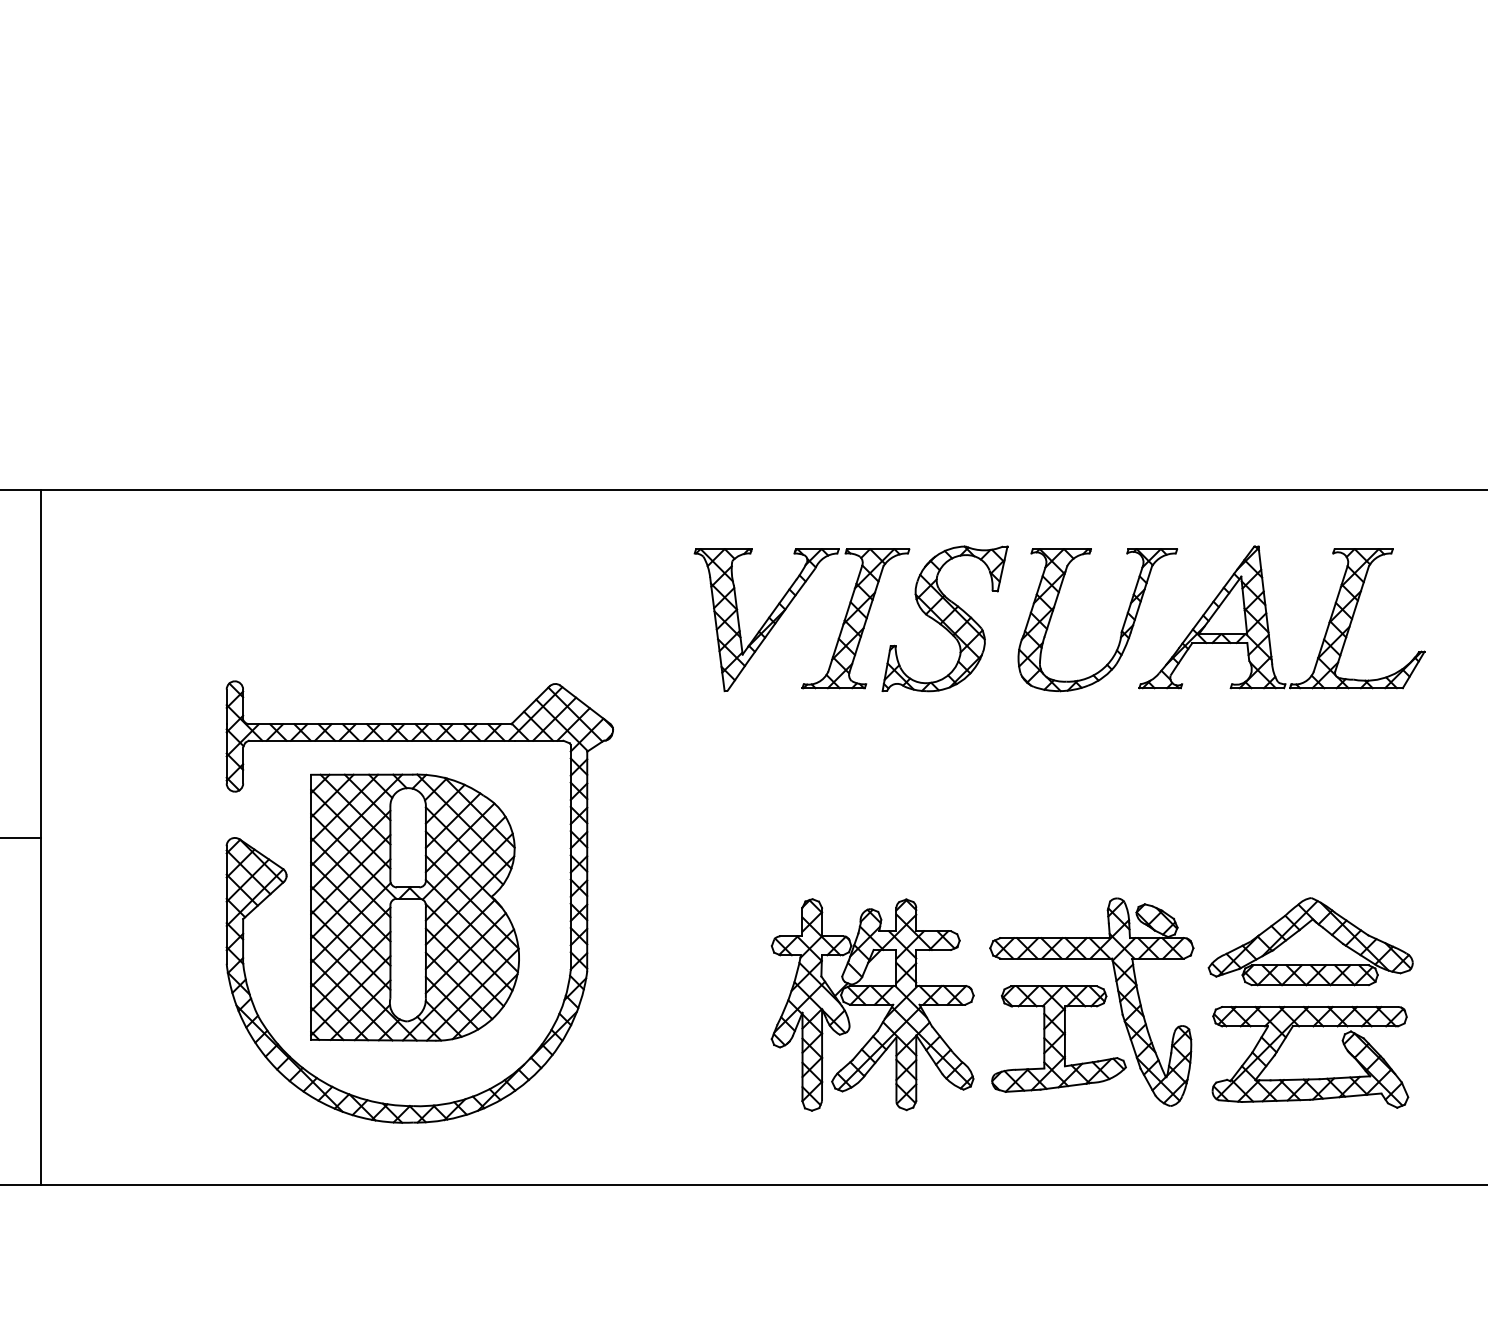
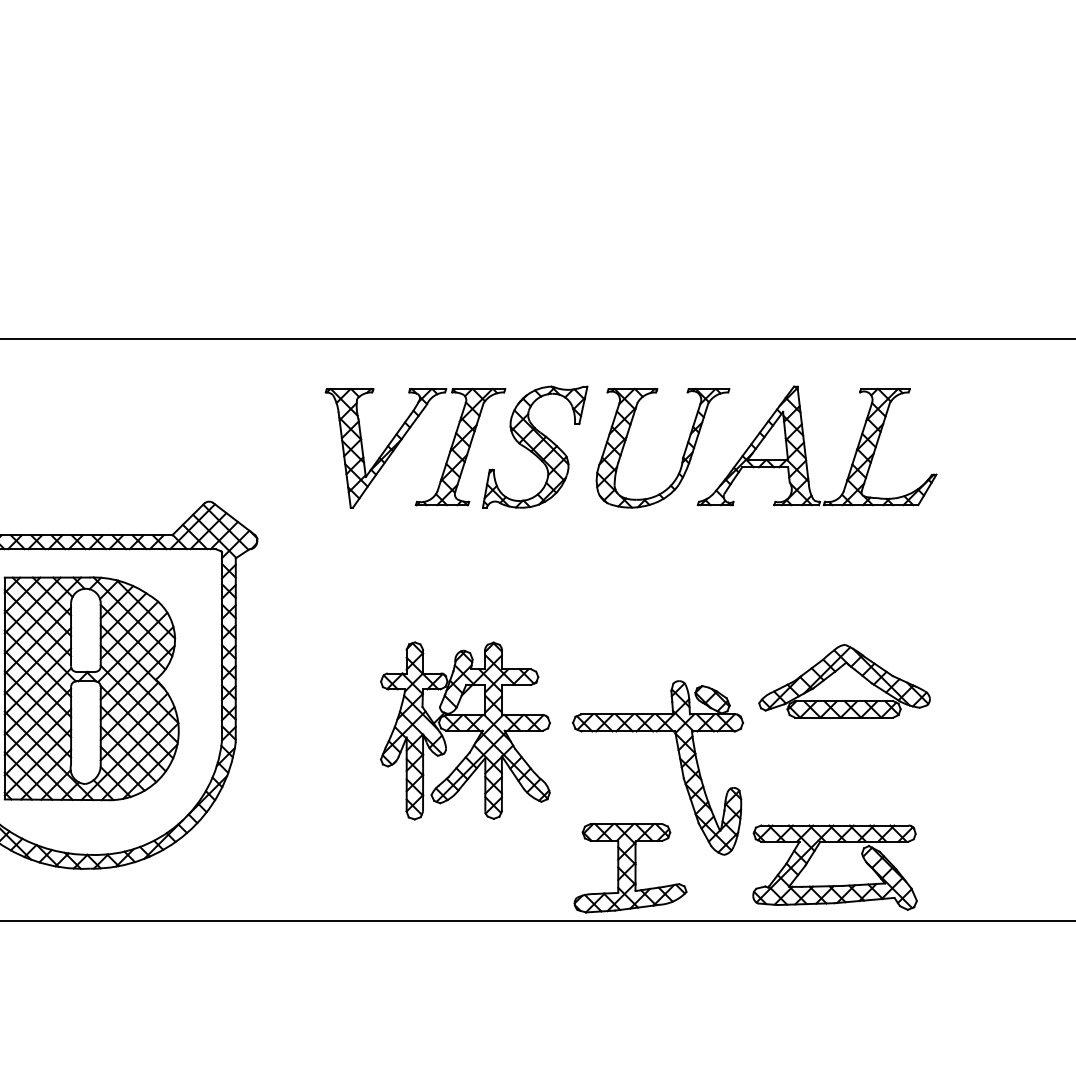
part: (1310, 941) -> (844, 681), moved
part: (872, 1004) -> (465, 730), moved
part: (1058, 1038) -> (630, 867), moved
part: (1310, 1078) -> (835, 885), moved

